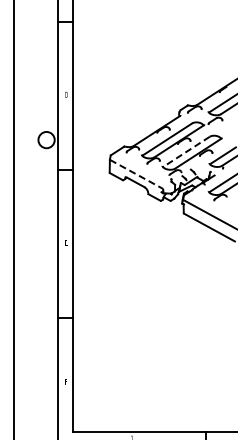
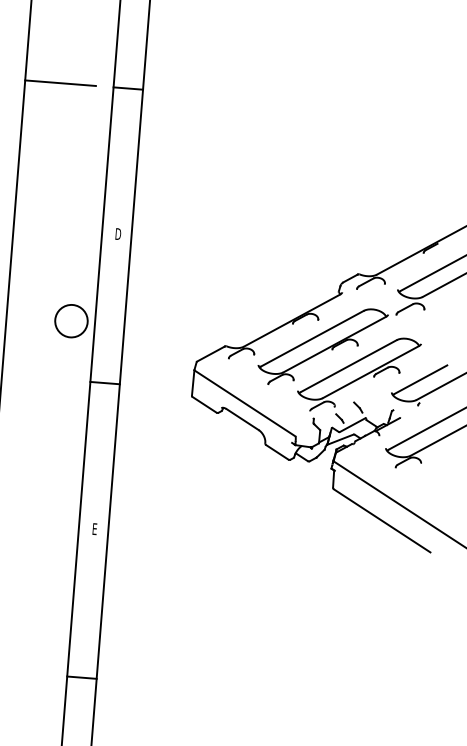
line: (31, 21) -> (60, 82), added
line: (186, 151) -> (348, 365), dashed -> solid
line: (136, 174) -> (245, 403), dashed -> solid

